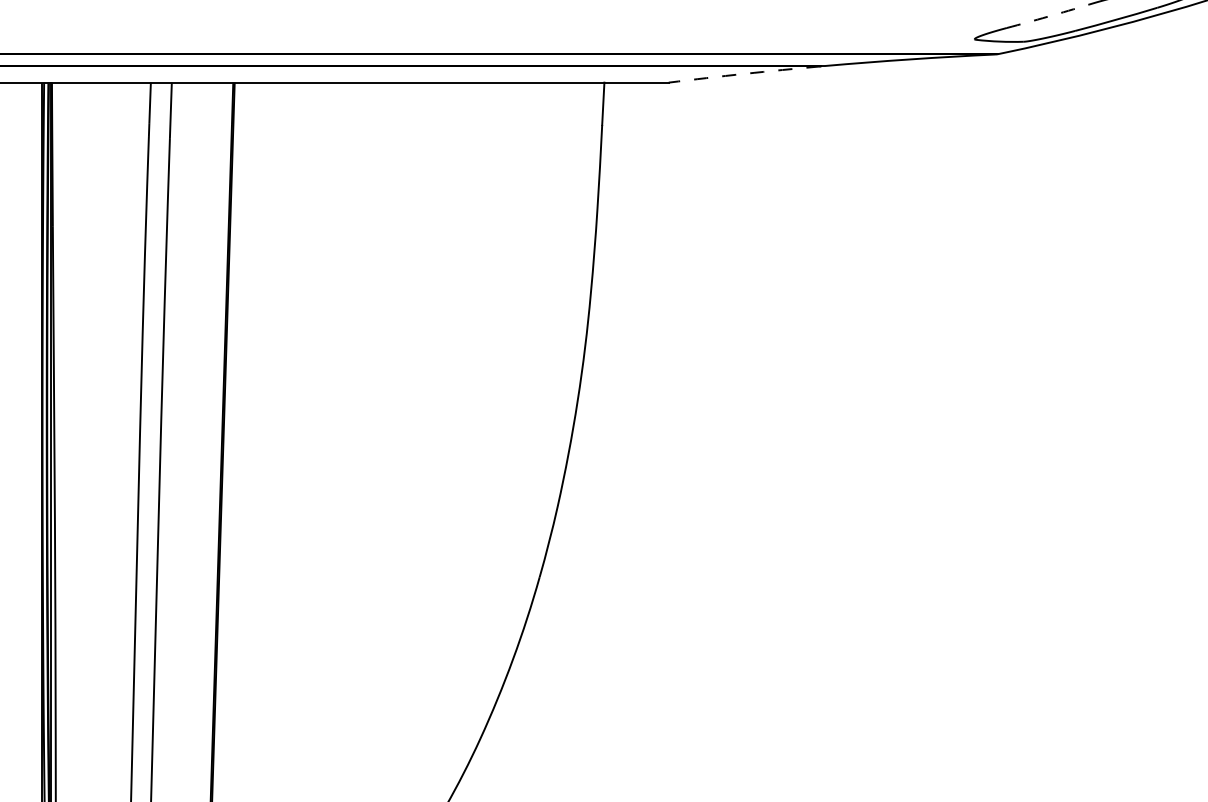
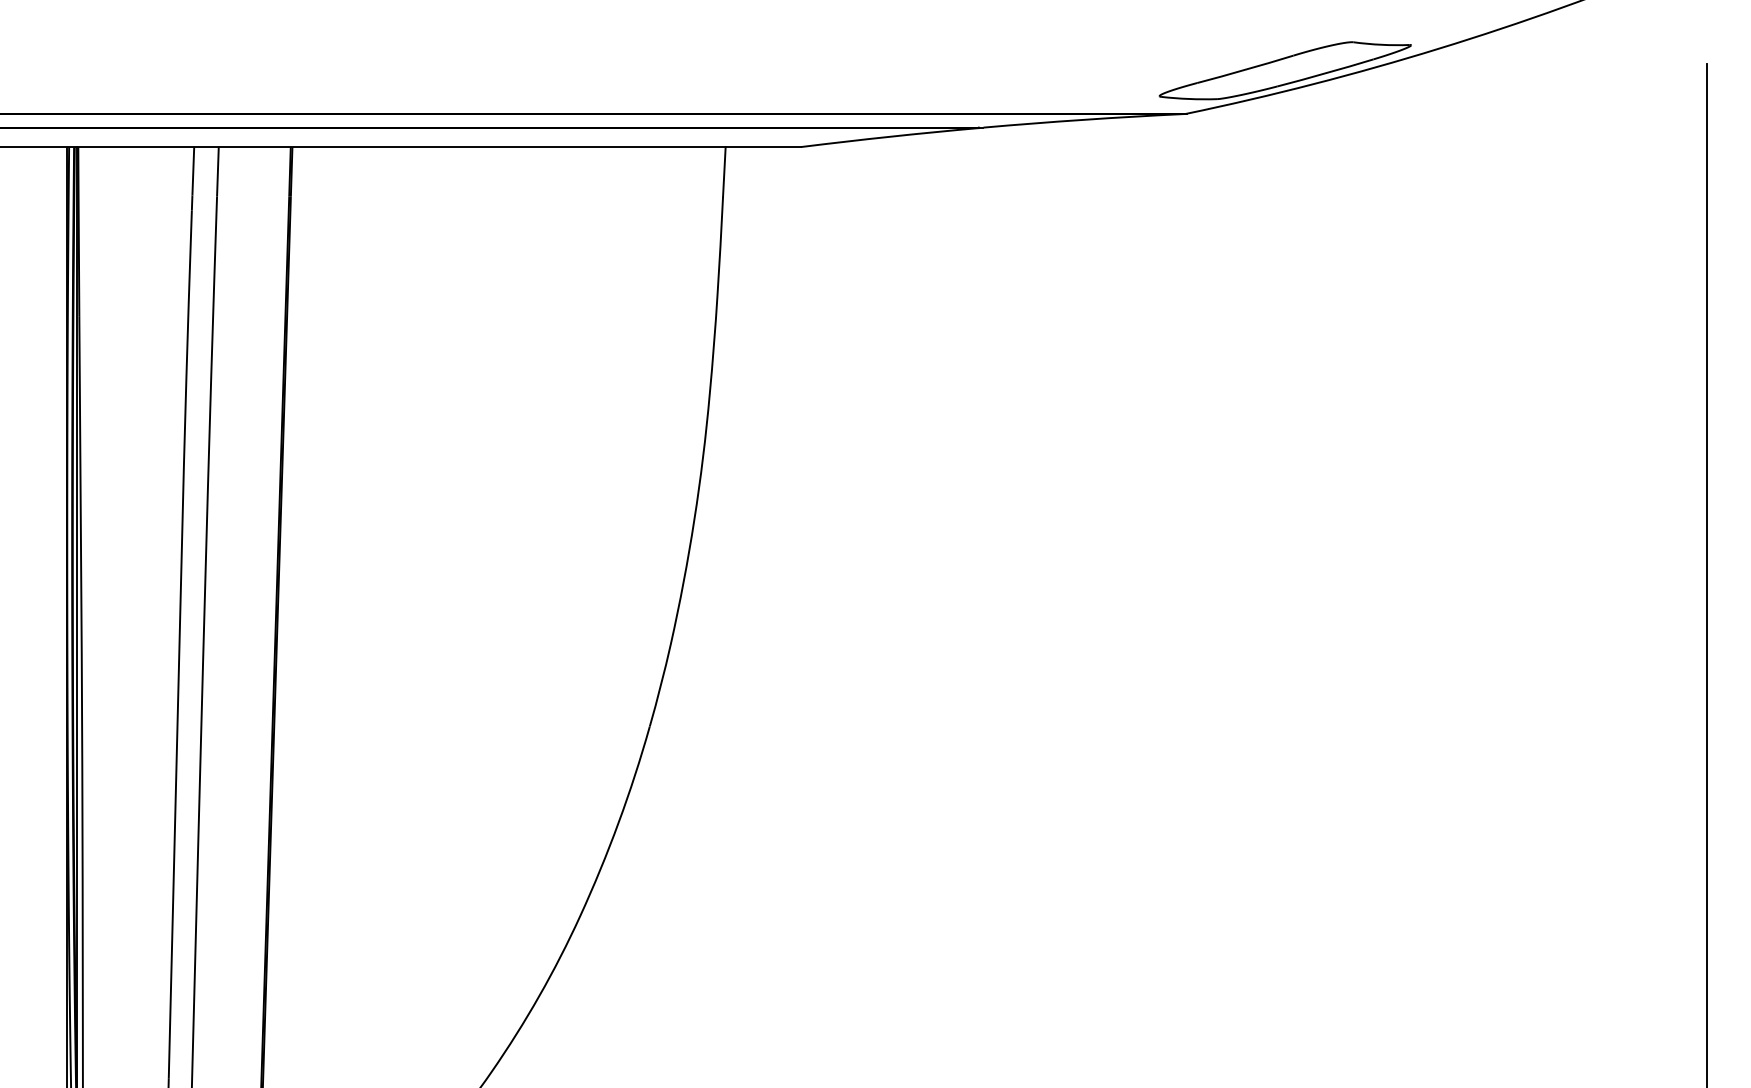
arc: (1048, 16) -> (1245, 69), dashed -> solid
arc: (744, 73) -> (889, 136), dashed -> solid

